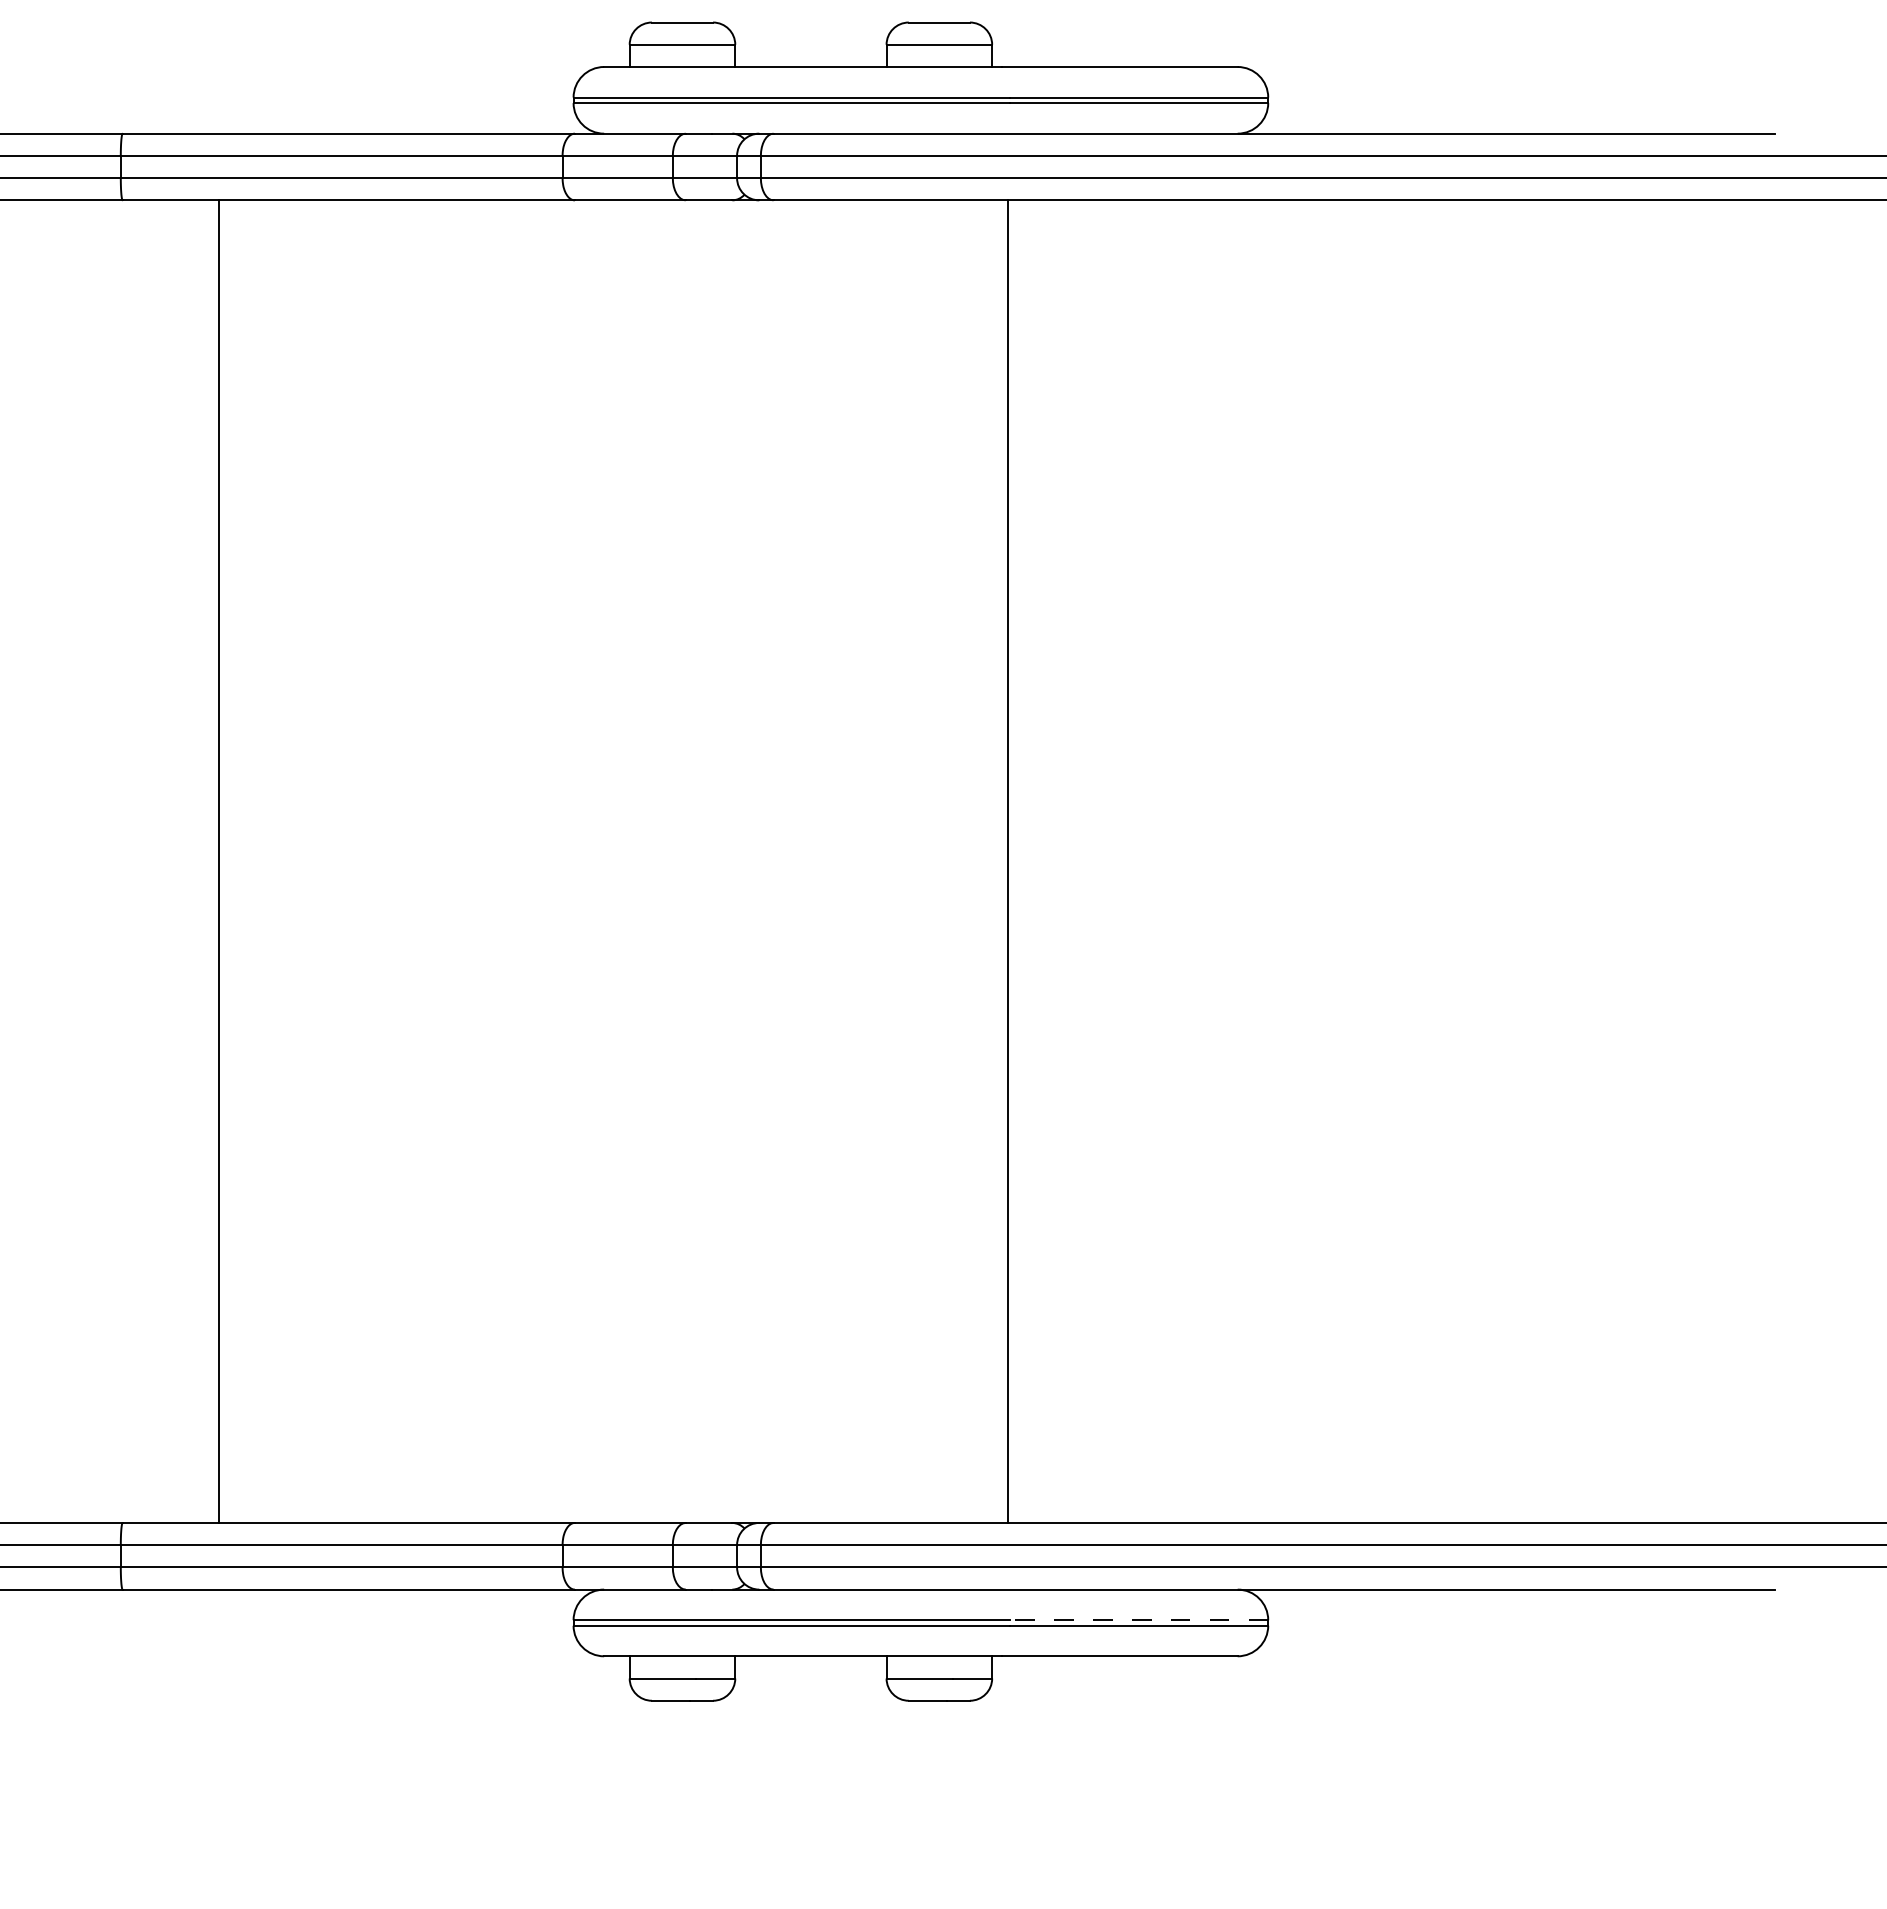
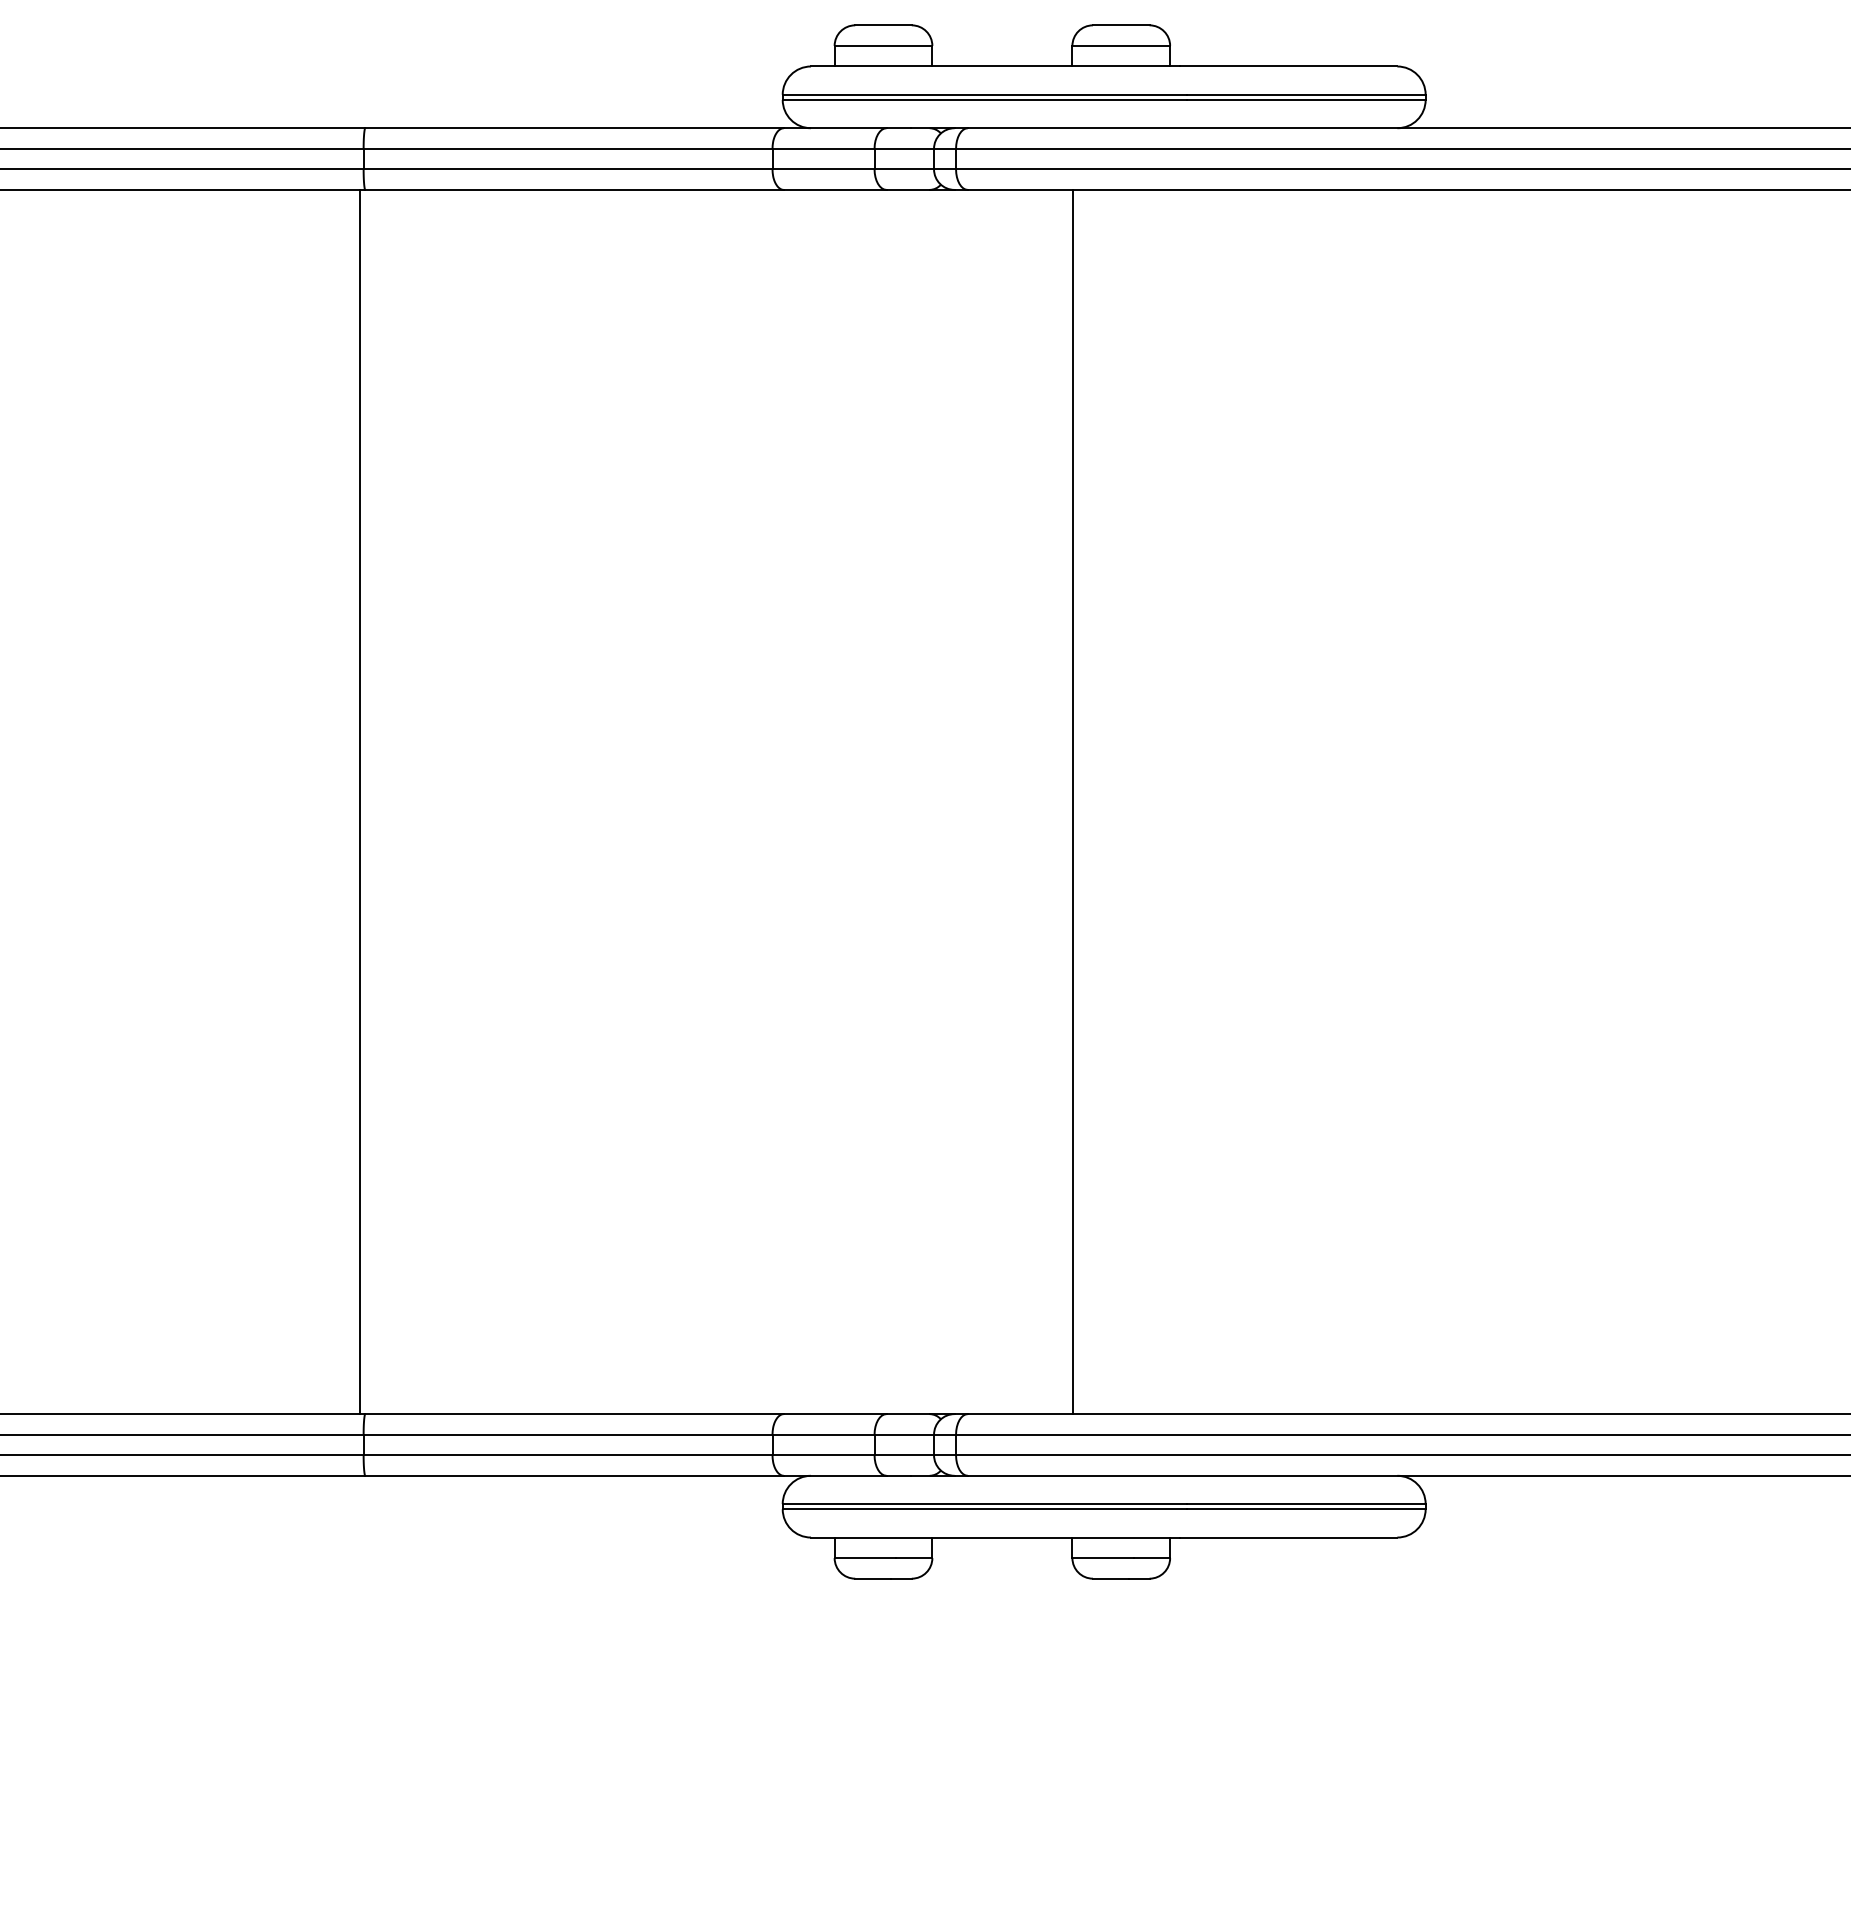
line: (218, 861) -> (359, 801), moved
line: (1007, 861) -> (1072, 801), moved
line: (1138, 1620) -> (1305, 1504), dashed -> solid

